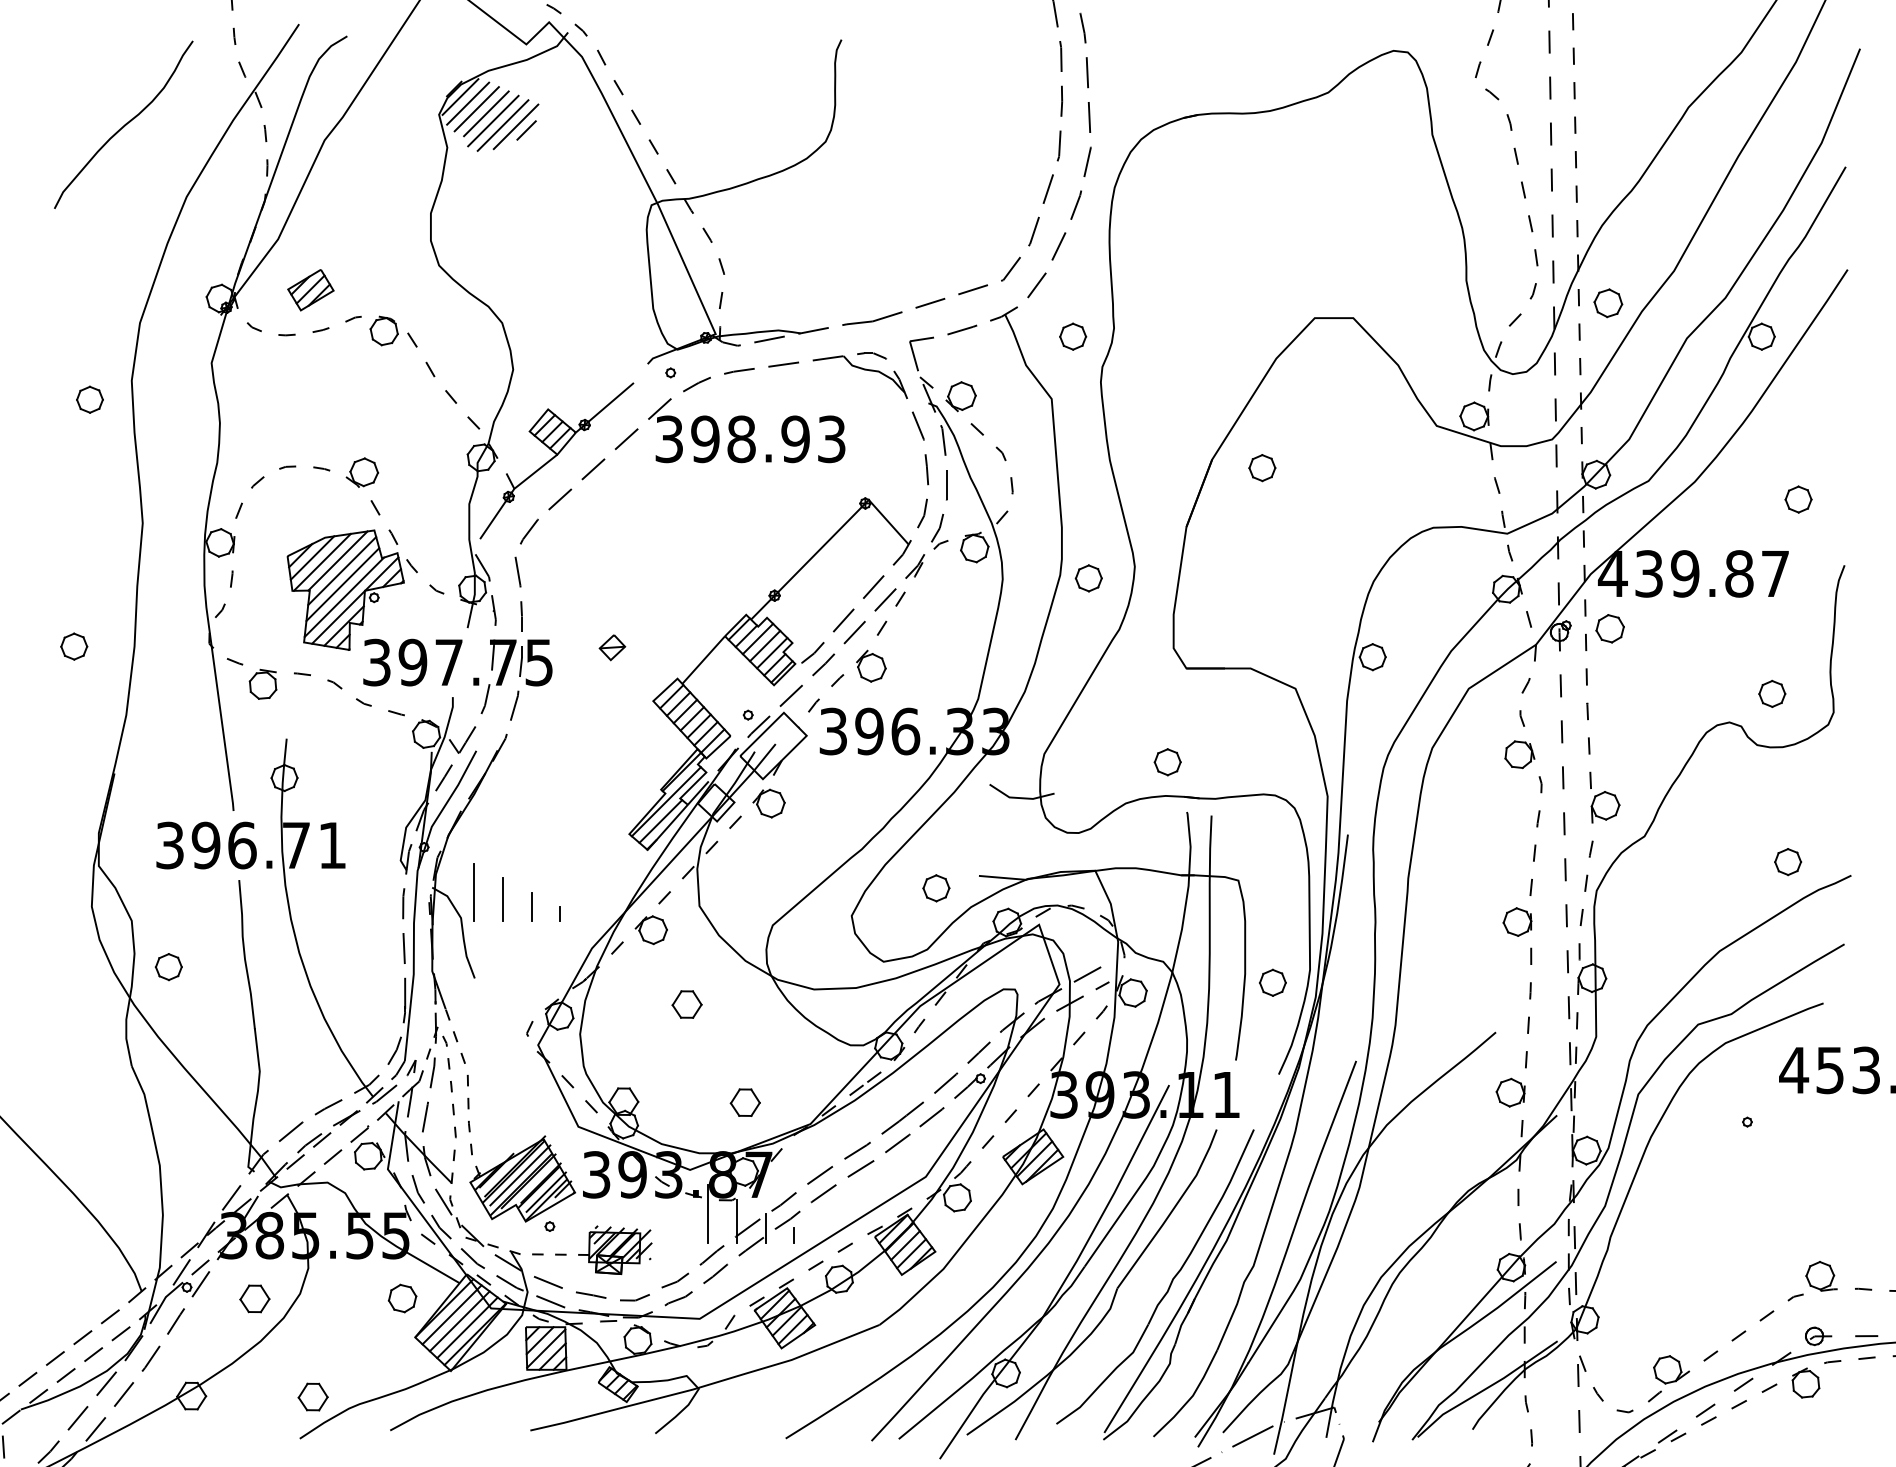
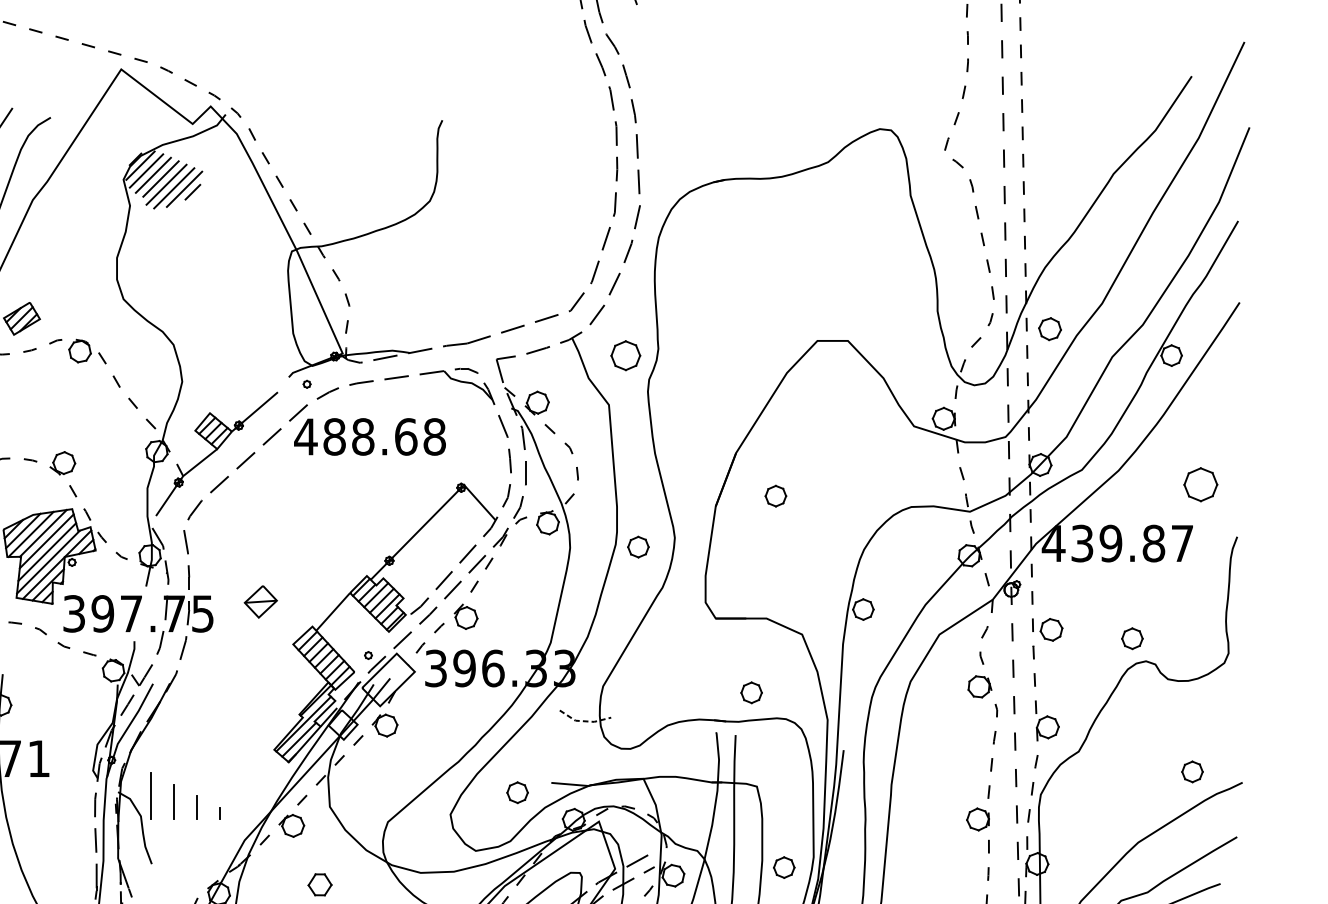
part: (1073, 336) -> (626, 355), size x1.4
text: (750, 439) -> (370, 437), 398.93 -> 488.68
part: (1262, 468) -> (776, 496), moved
part: (1798, 499) -> (1200, 484), size x1.6
part: (1609, 628) -> (1050, 629), moved
part: (612, 647) -> (260, 601), size x1.6
part: (1772, 693) -> (1132, 638), moved
part: (1167, 762) -> (751, 693), moved
line: (1021, 798) -> (585, 721), solid -> dashed

